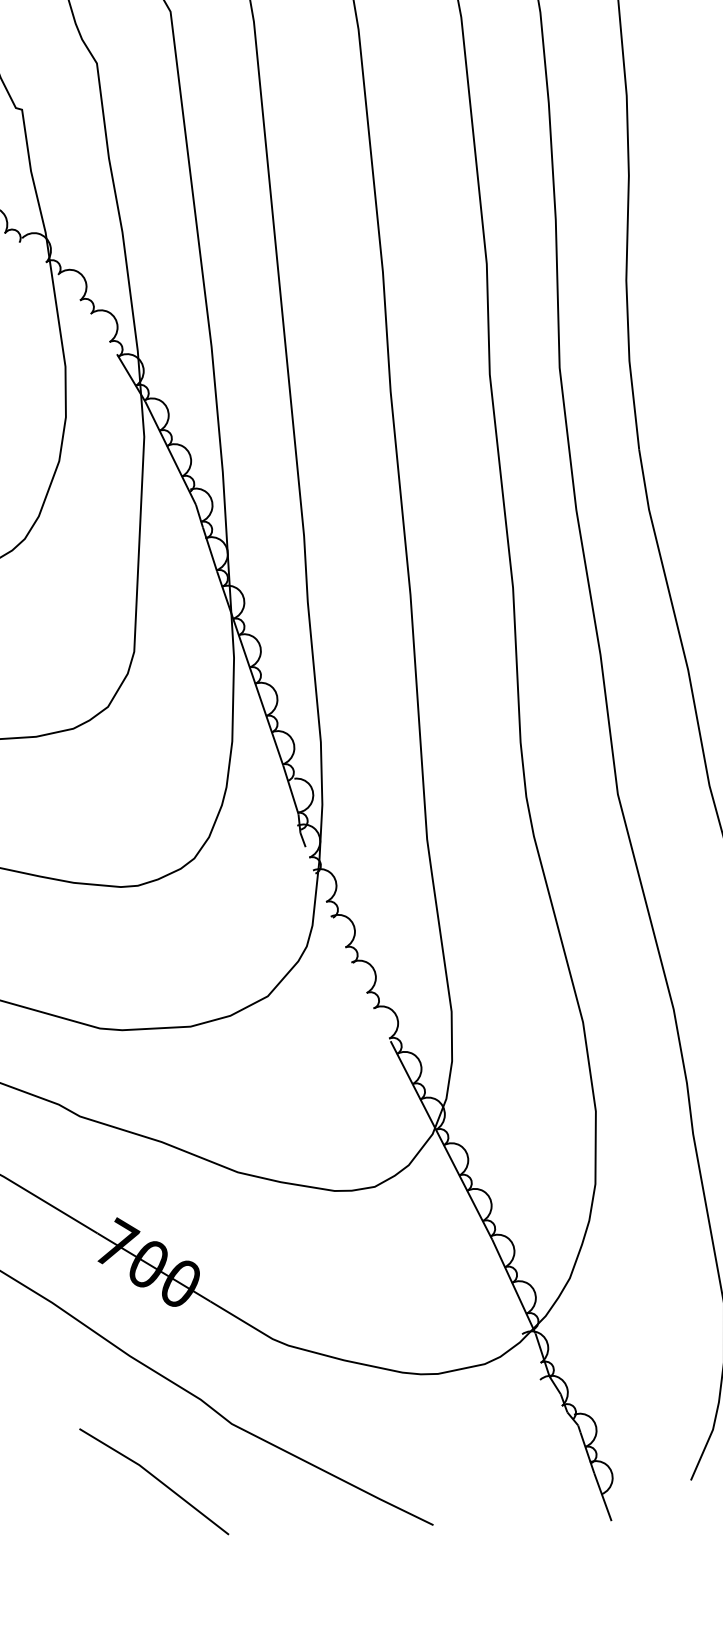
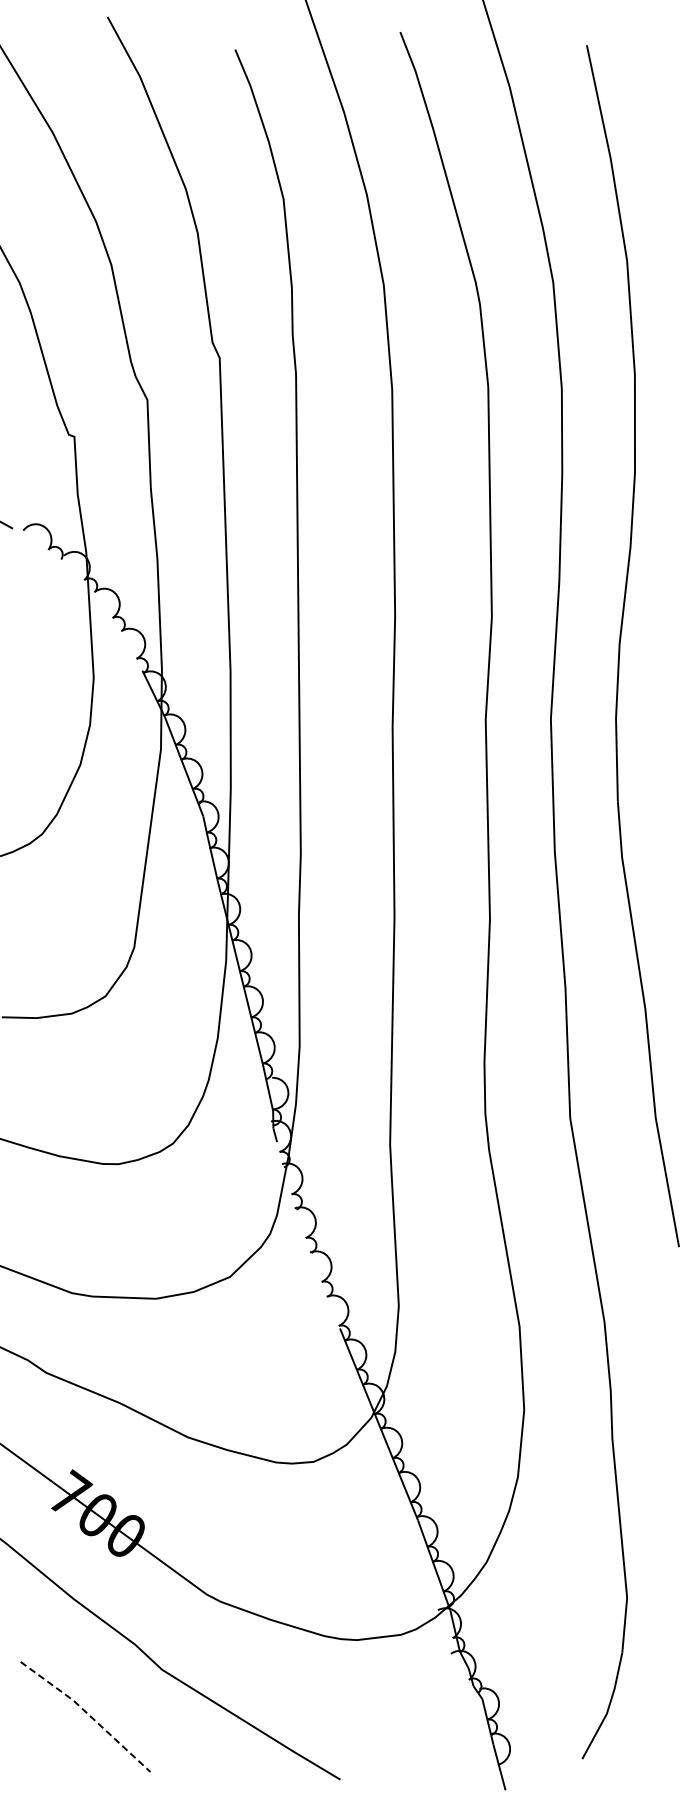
line: (155, 1477) -> (87, 1713), solid -> dashed

